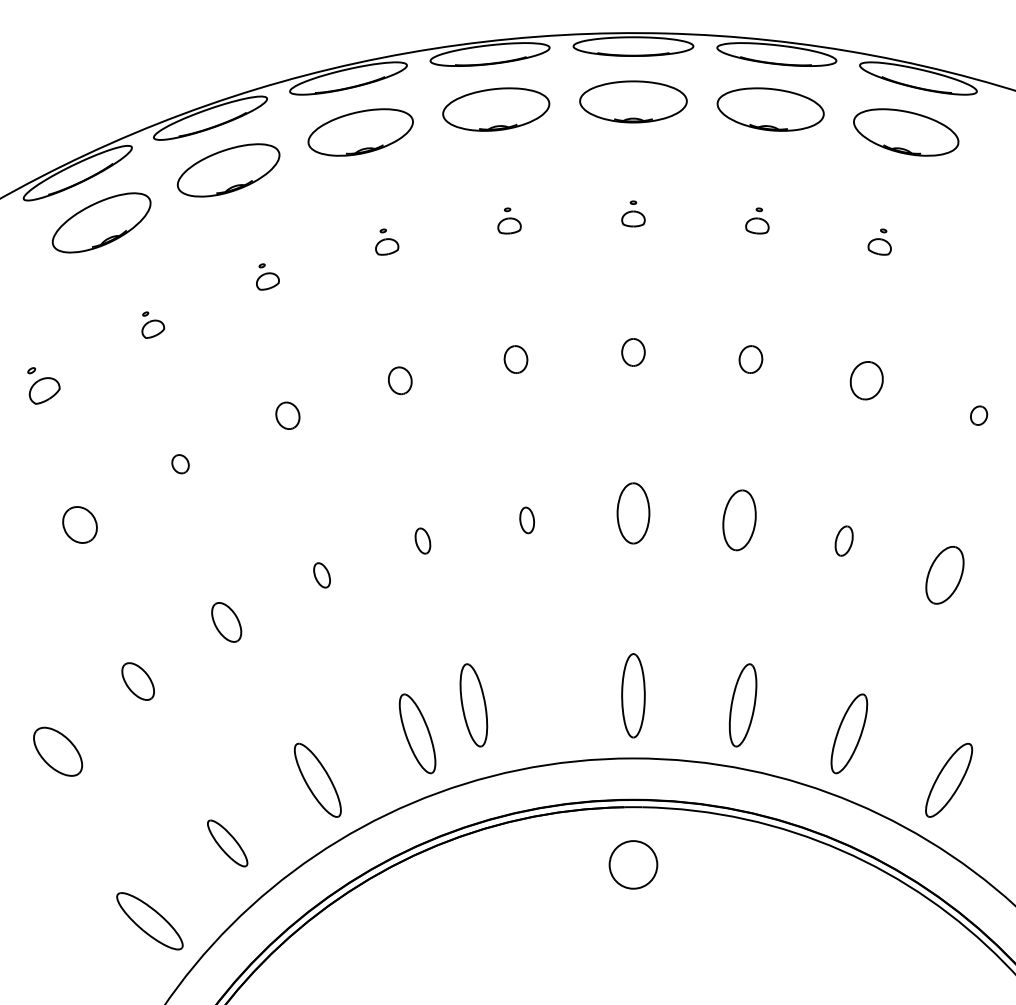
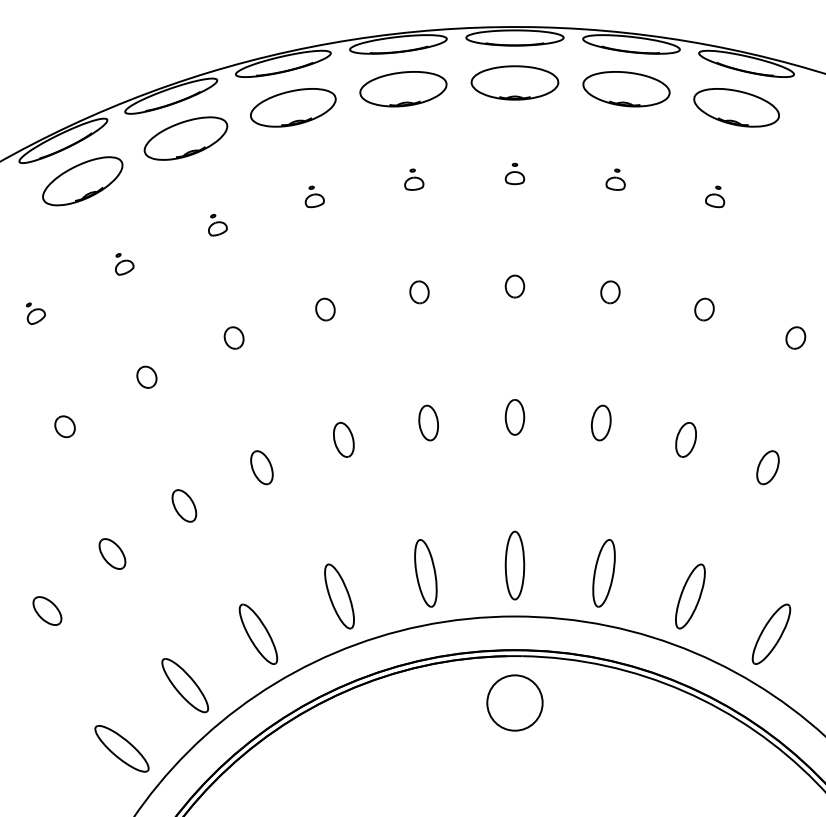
part: (866, 380) -> (704, 309), size x0.71
part: (44, 385) -> (36, 313), size x0.71
part: (978, 415) -> (795, 337), size x1.43
part: (180, 464) -> (146, 377), size x1.43
part: (633, 513) -> (514, 417), size x0.71
part: (526, 520) -> (428, 423), size x1.67
part: (739, 520) -> (601, 423), size x0.71
part: (79, 524) -> (64, 426), size x0.71
part: (422, 540) -> (343, 439), size x1.67
part: (844, 540) -> (686, 439), size x1.43
part: (321, 575) -> (261, 467), size x1.67
part: (944, 575) -> (767, 467), size x0.71
part: (473, 705) -> (425, 573), moved
part: (58, 751) -> (47, 610), size x0.71
part: (227, 843) -> (185, 685), size x1.43
circle: (633, 864) -> (514, 702), size x1.43

